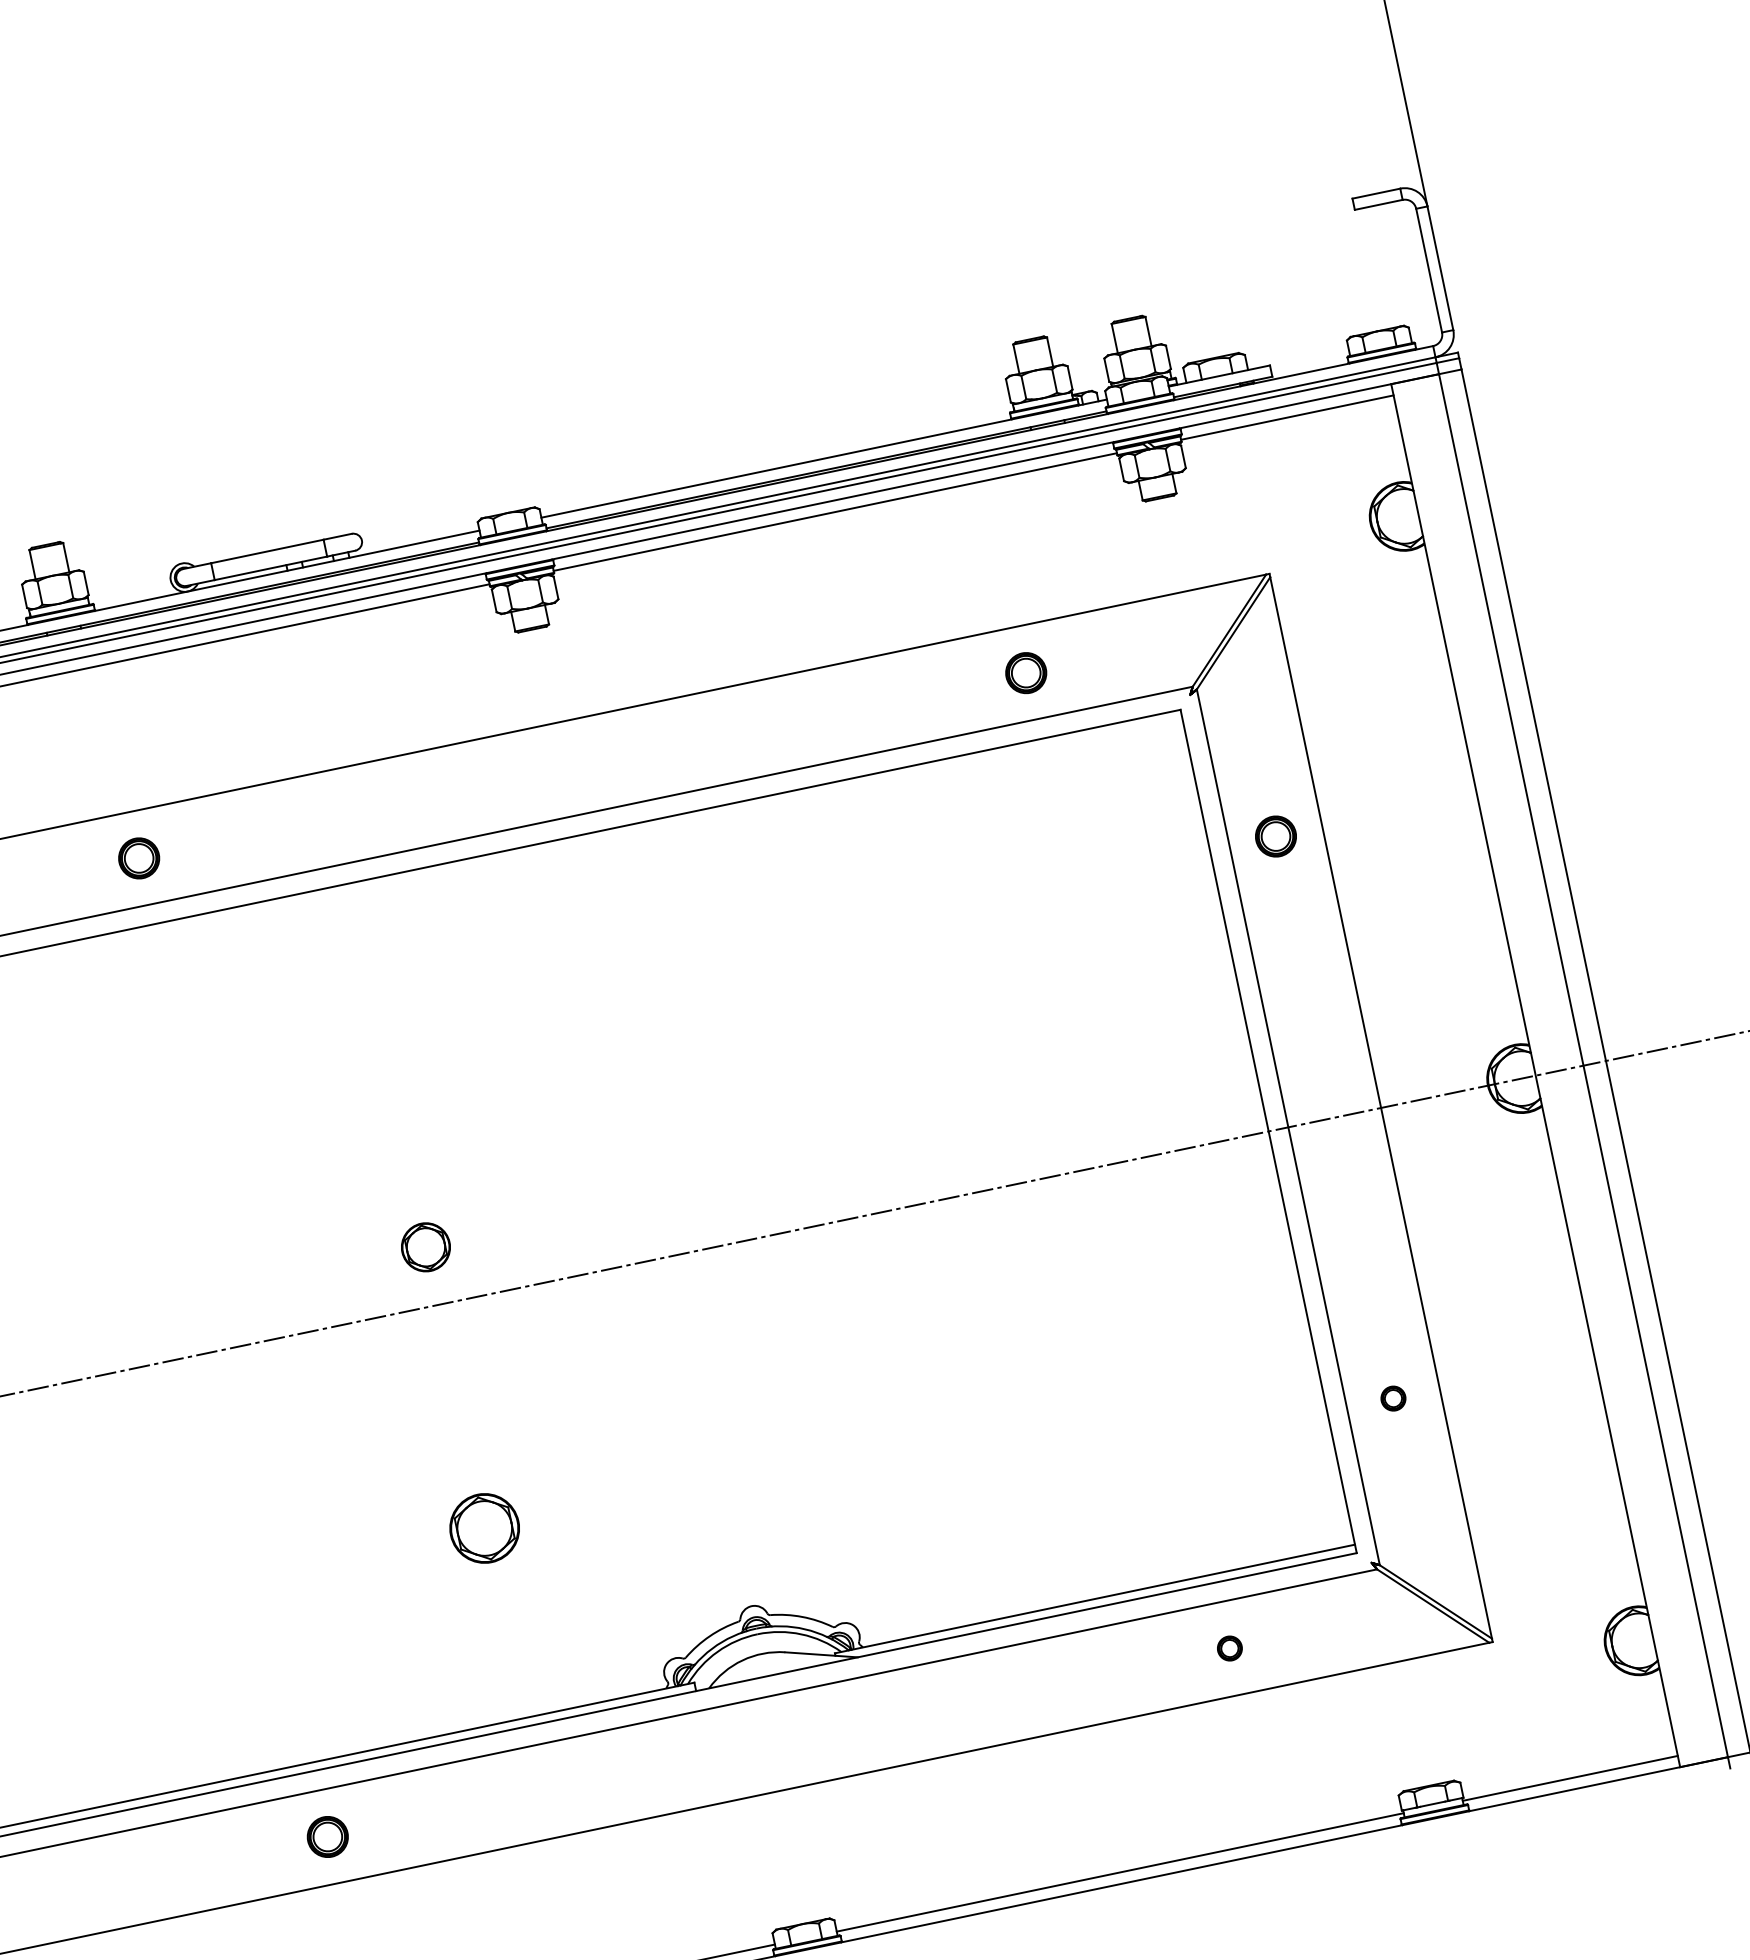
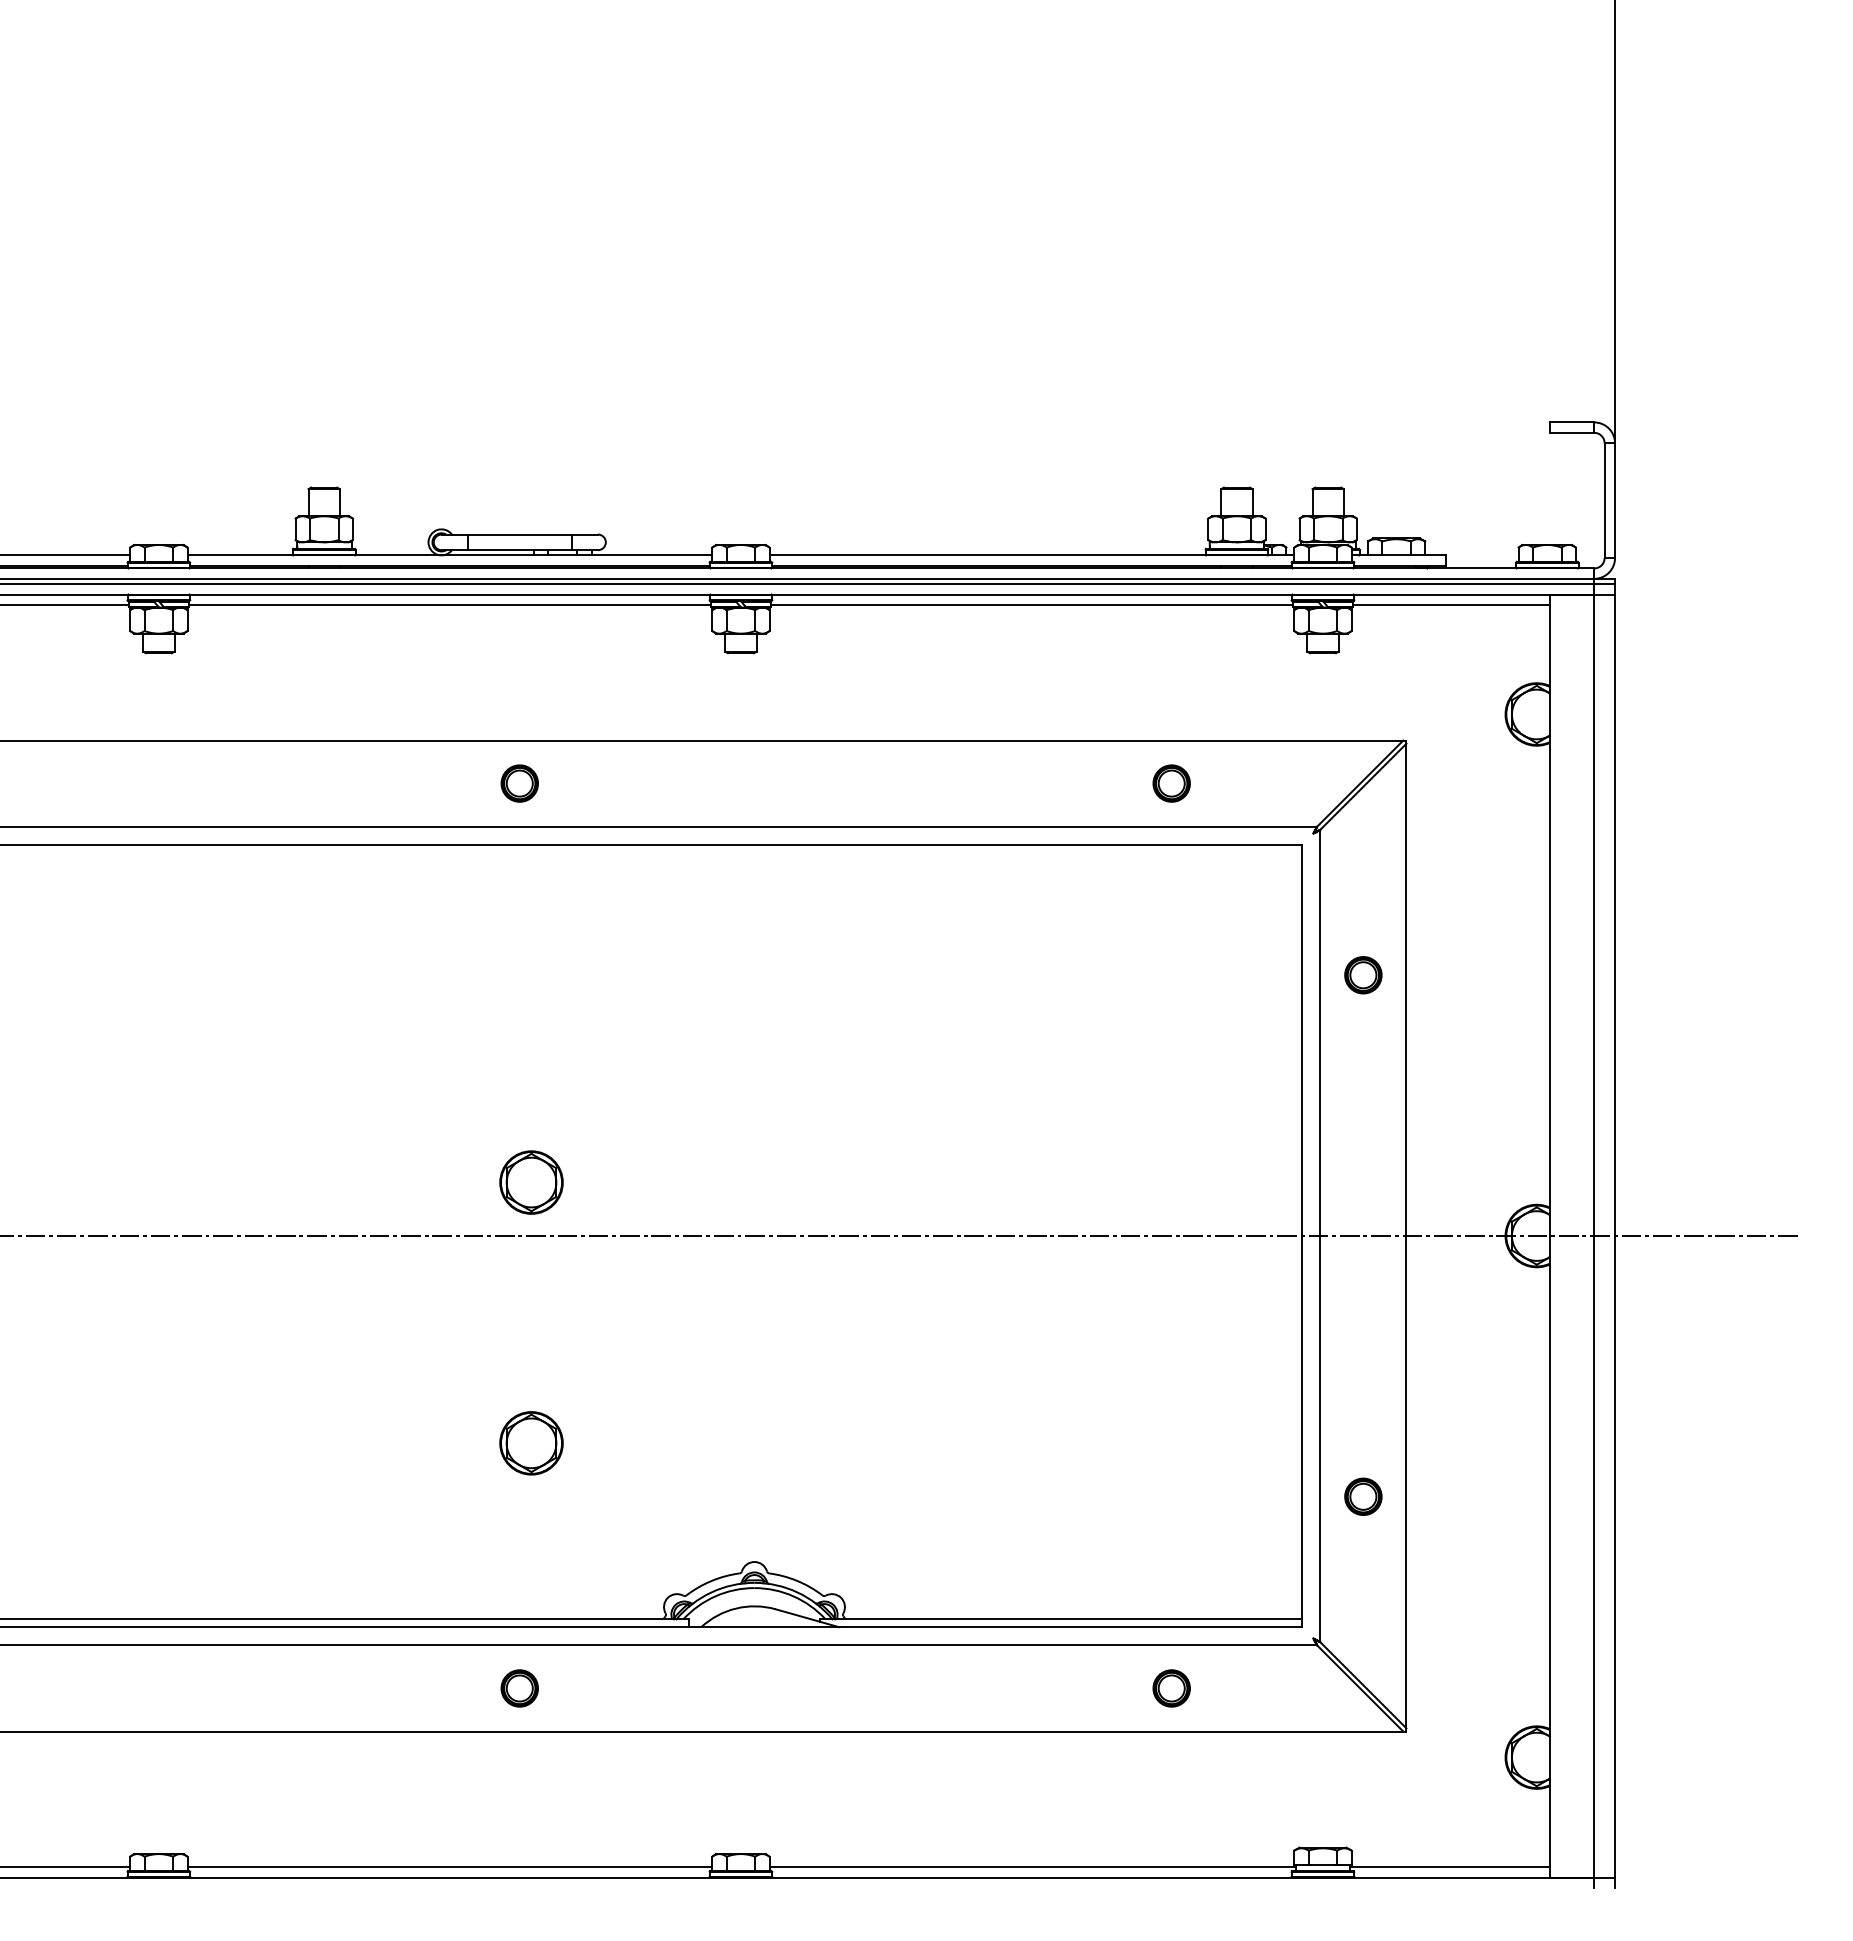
part: (138, 858) -> (519, 783), moved
part: (425, 1247) -> (531, 1182), size x1.43
part: (1393, 1398) -> (1363, 1496), size x1.67
part: (1229, 1648) -> (1171, 1688), size x1.67
part: (327, 1837) -> (519, 1688), moved

